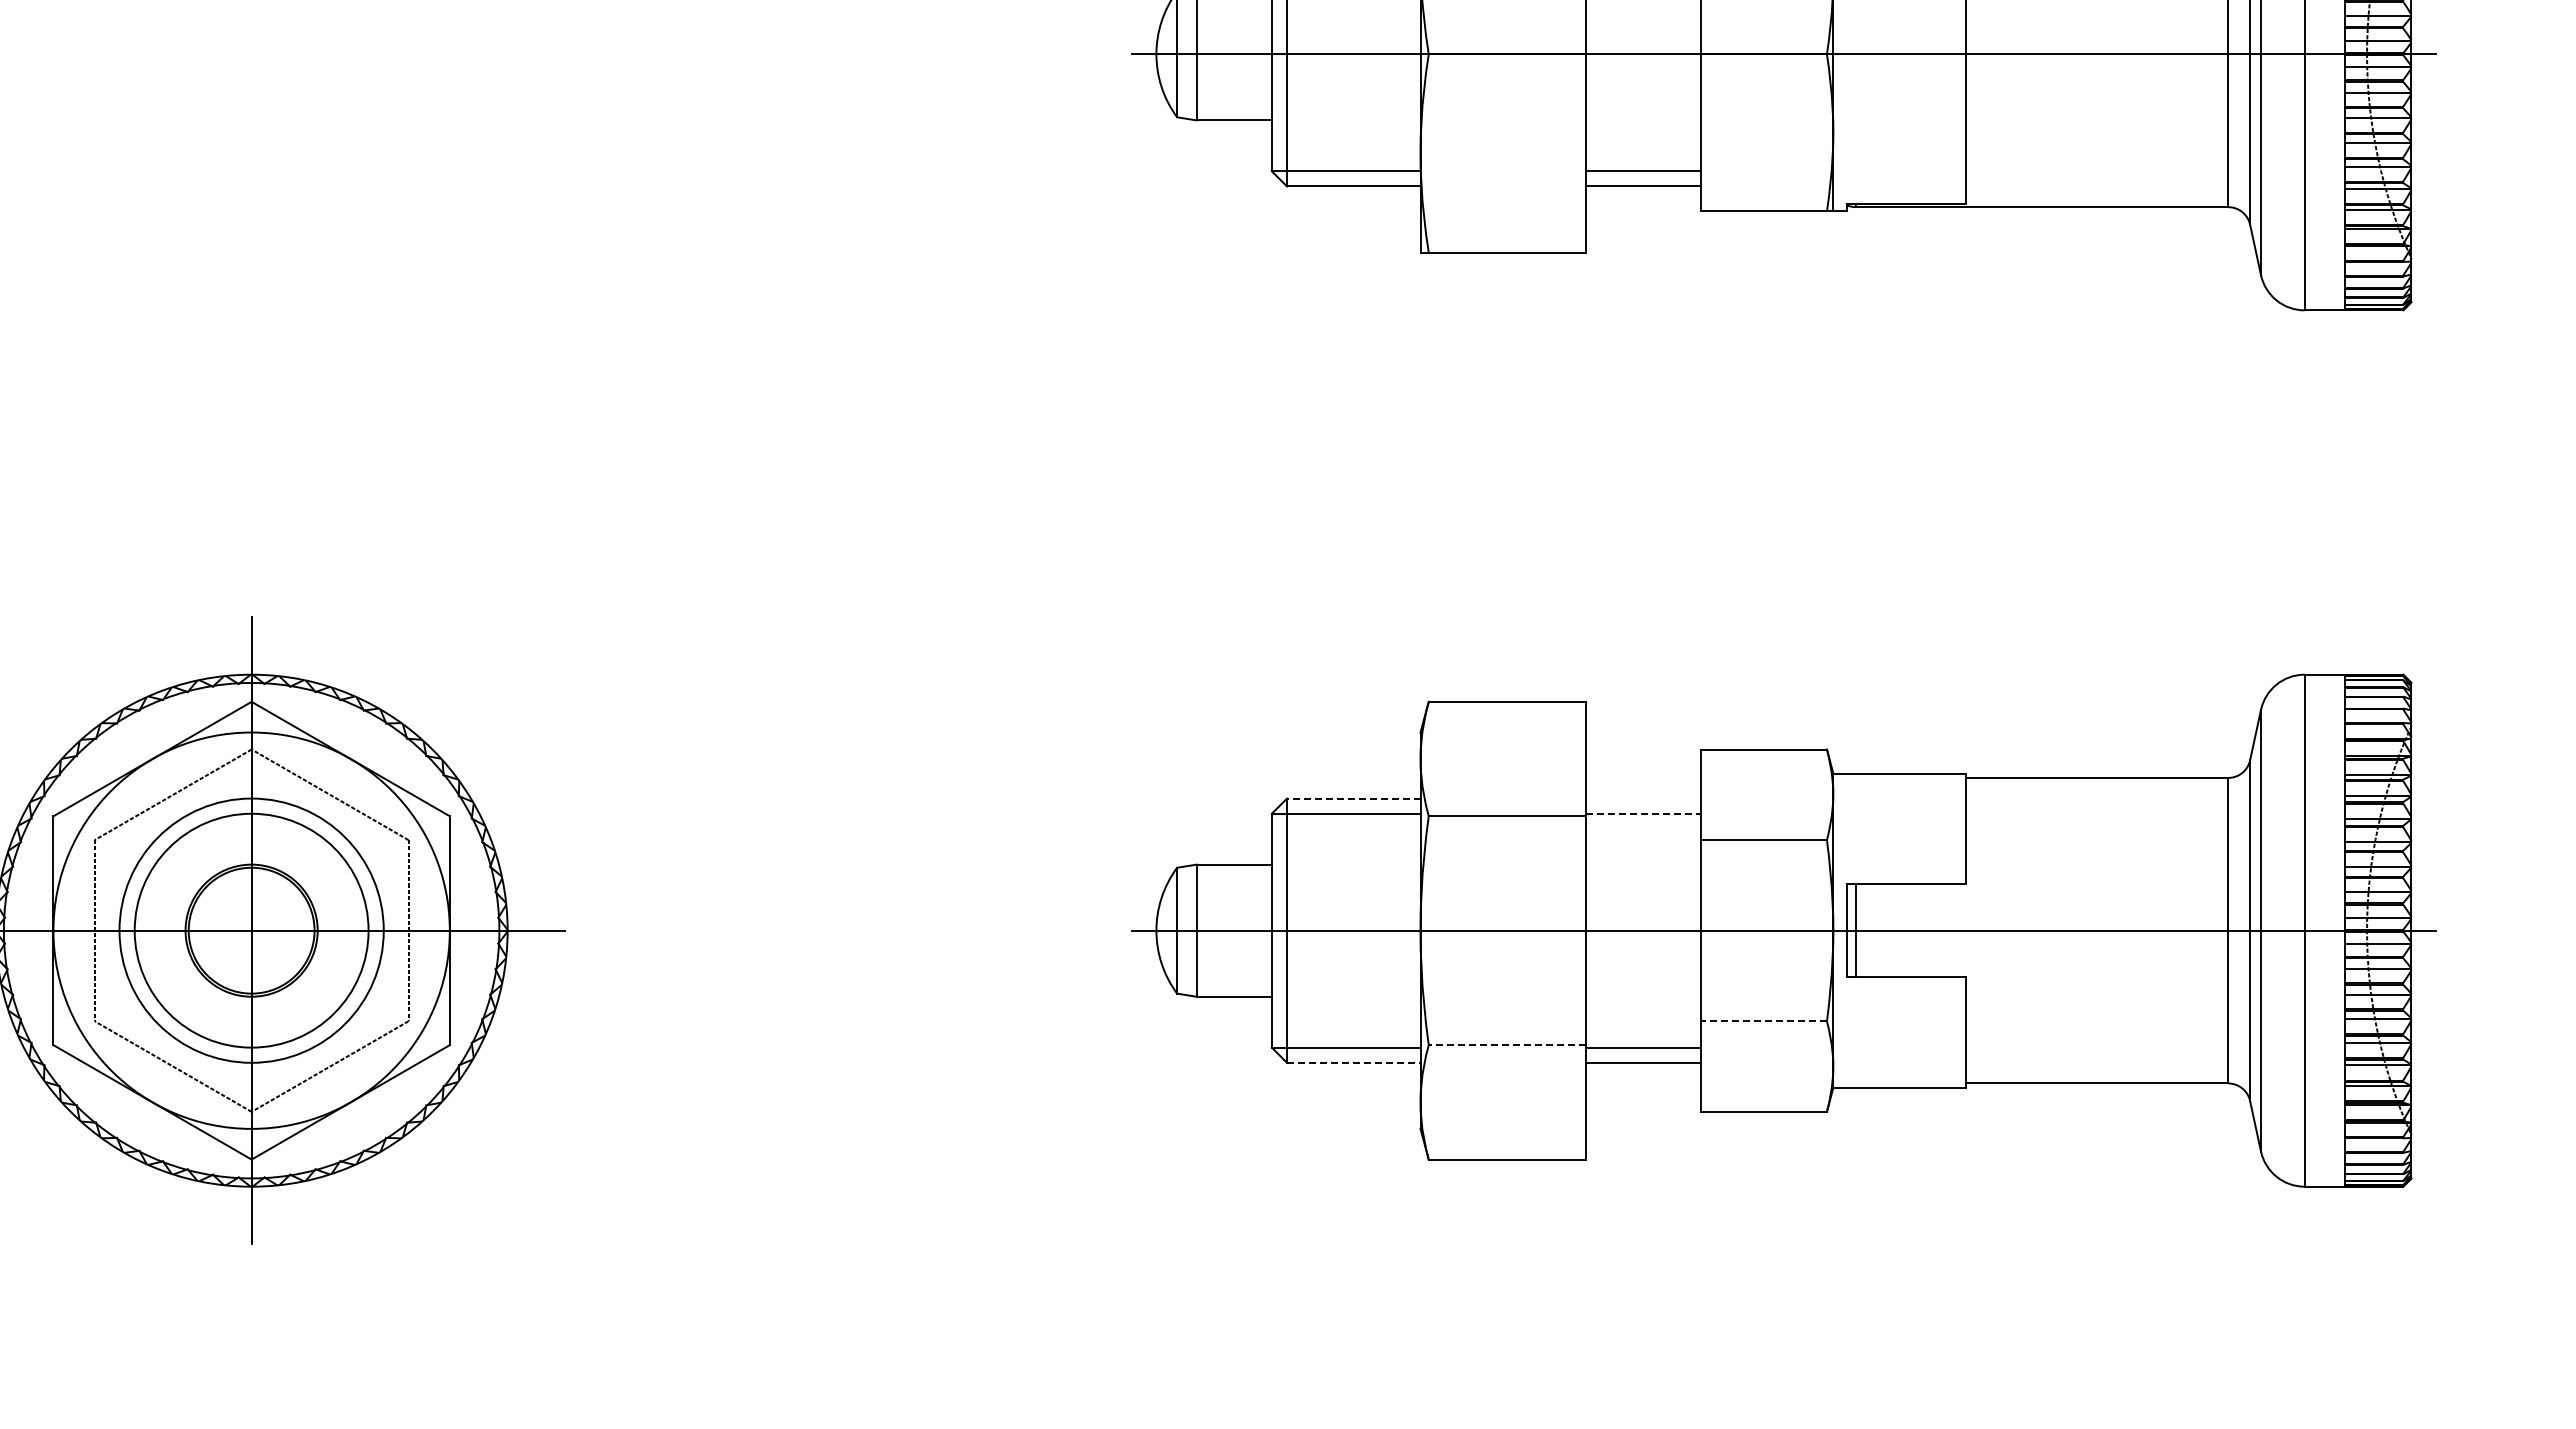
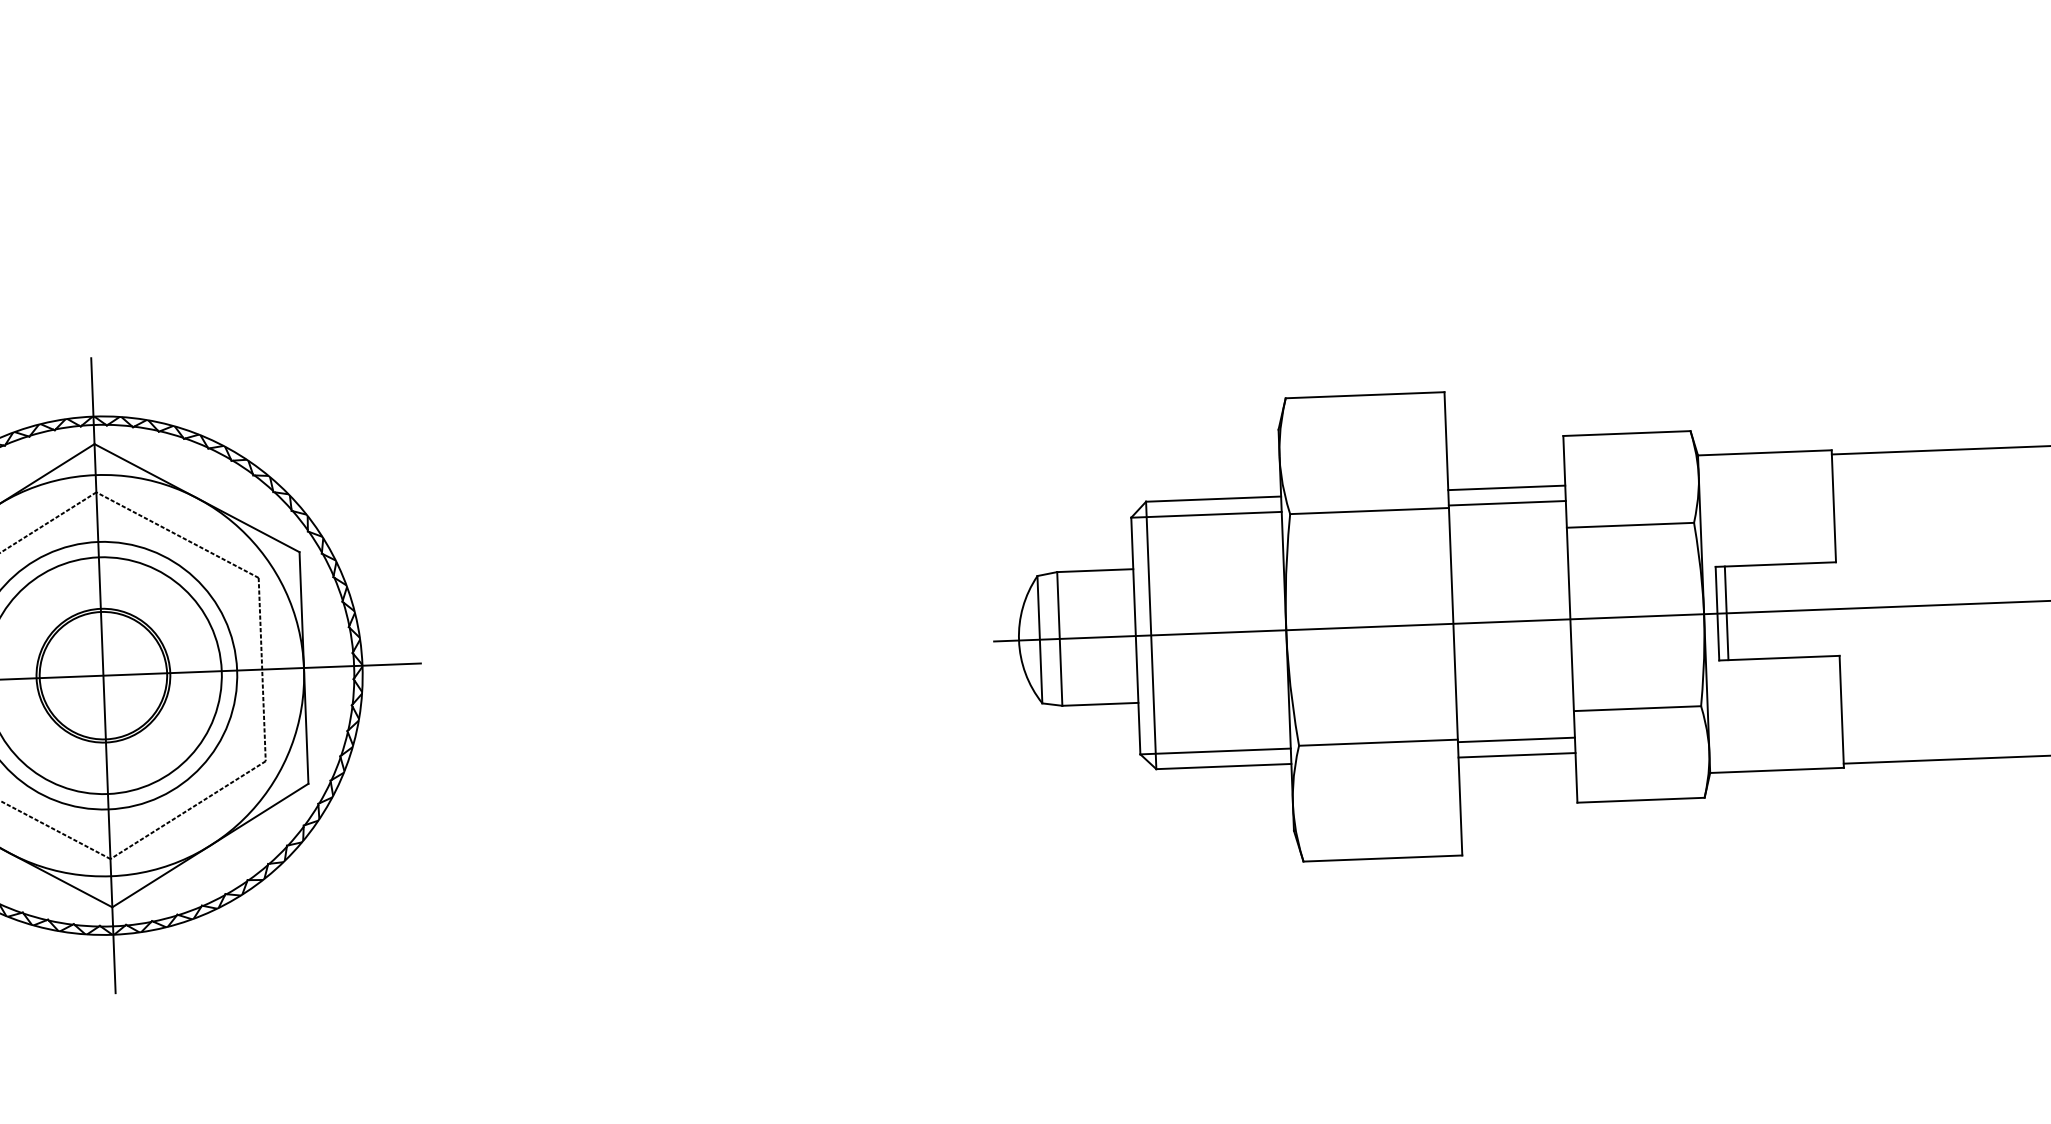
line: (1353, 798) -> (1213, 499), dashed -> solid
line: (1643, 798) -> (1506, 487), added
line: (1643, 813) -> (1507, 502), dashed -> solid
line: (1764, 1021) -> (1637, 708), dashed -> solid
line: (1506, 1045) -> (1377, 743), dashed -> solid
line: (1353, 1062) -> (1223, 766), dashed -> solid

